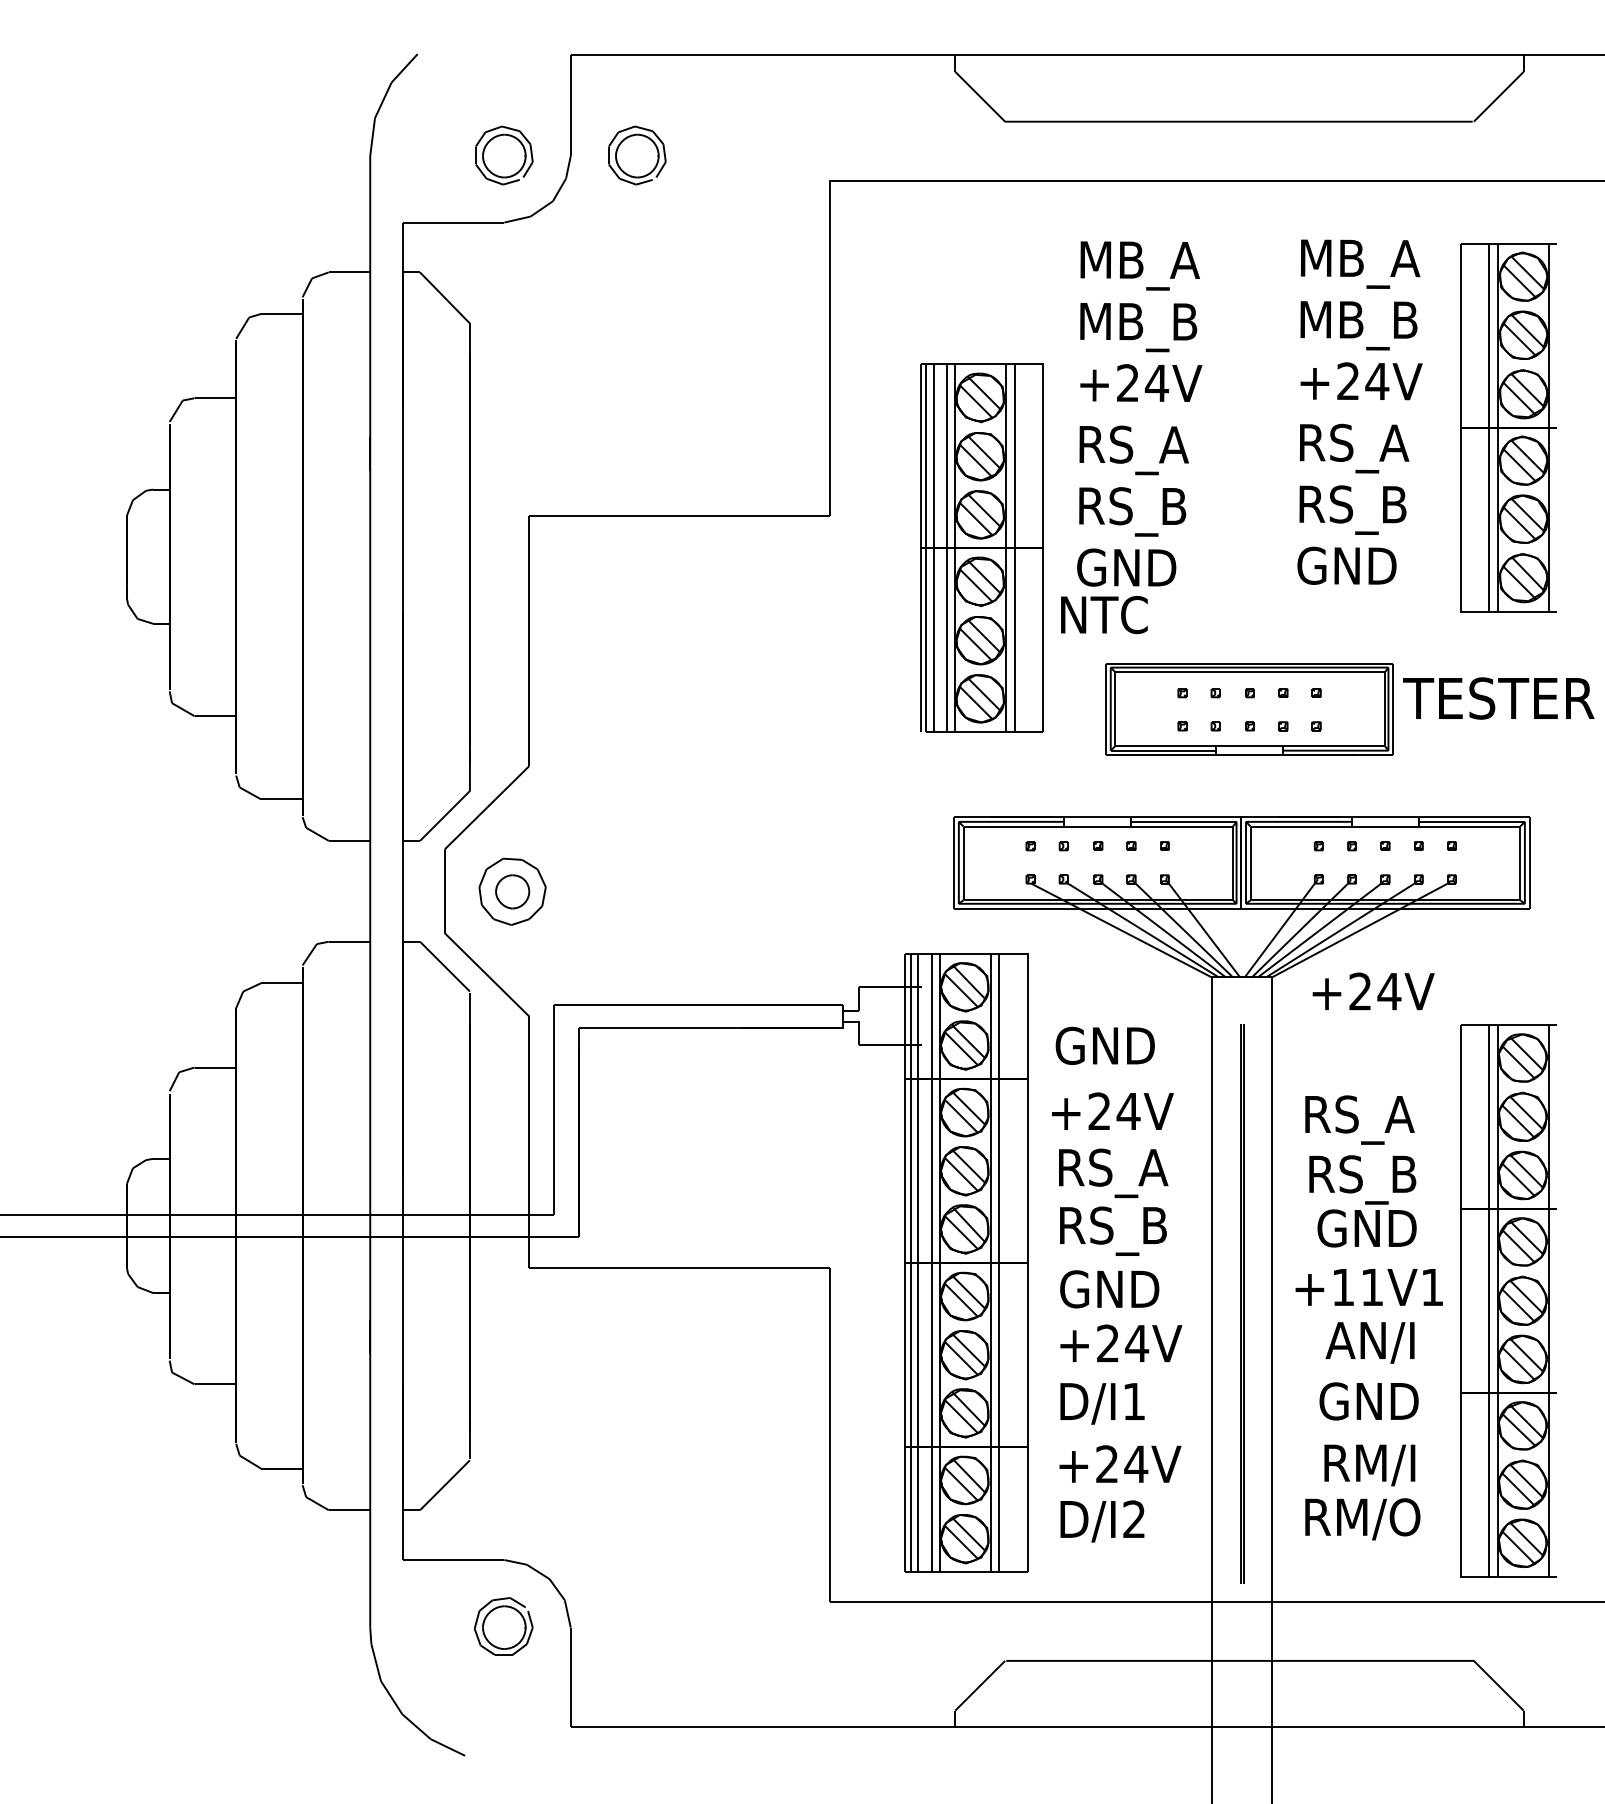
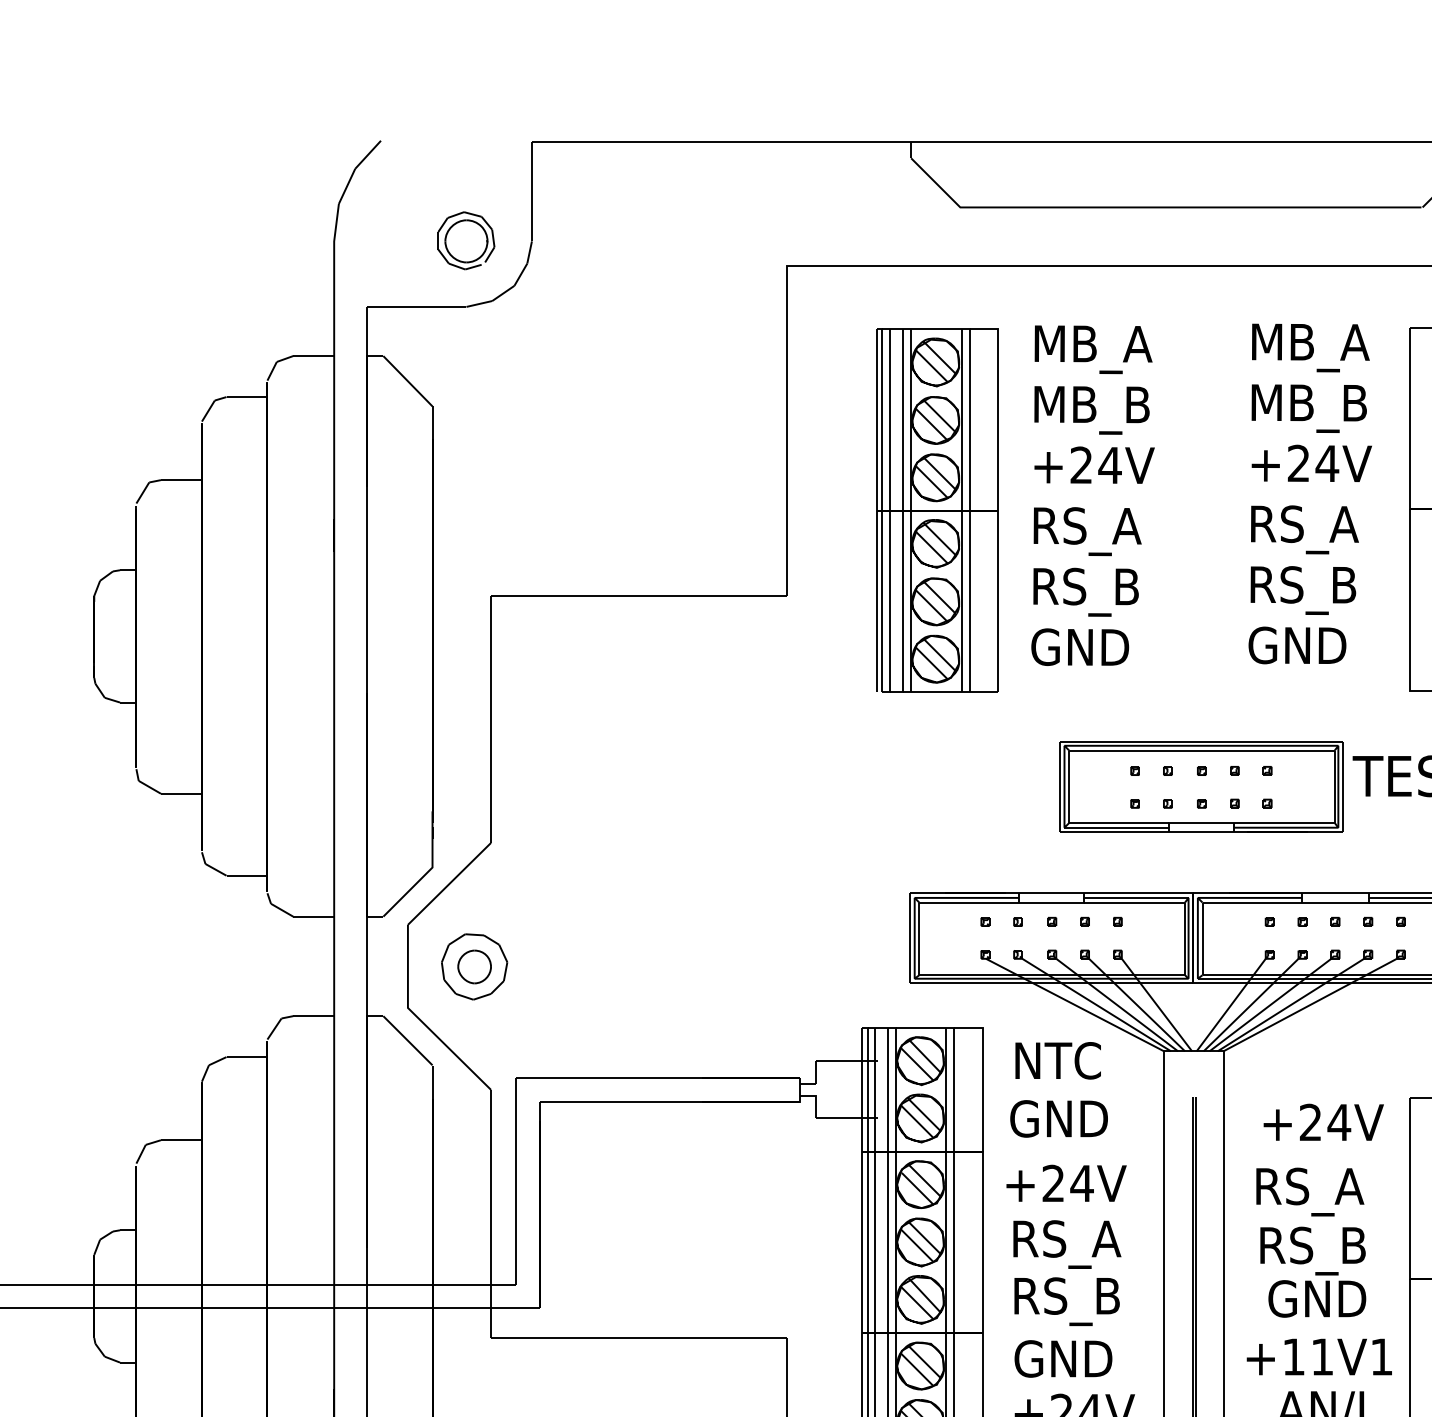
part: (637, 155) -> (597, 240), removed
part: (981, 547) -> (937, 509), moved
text: (1104, 615) -> (1058, 1061), moved
text: (1373, 990) -> (1323, 1121), moved

